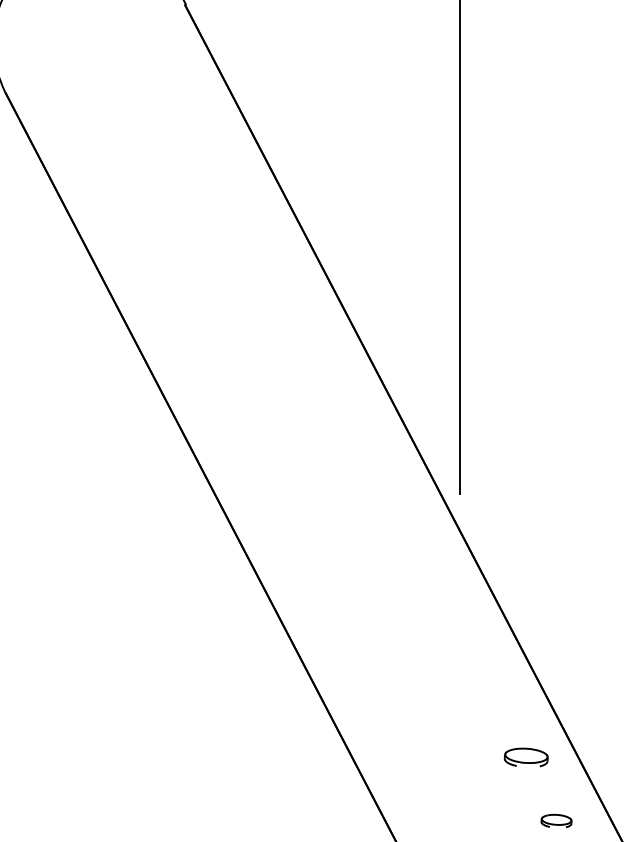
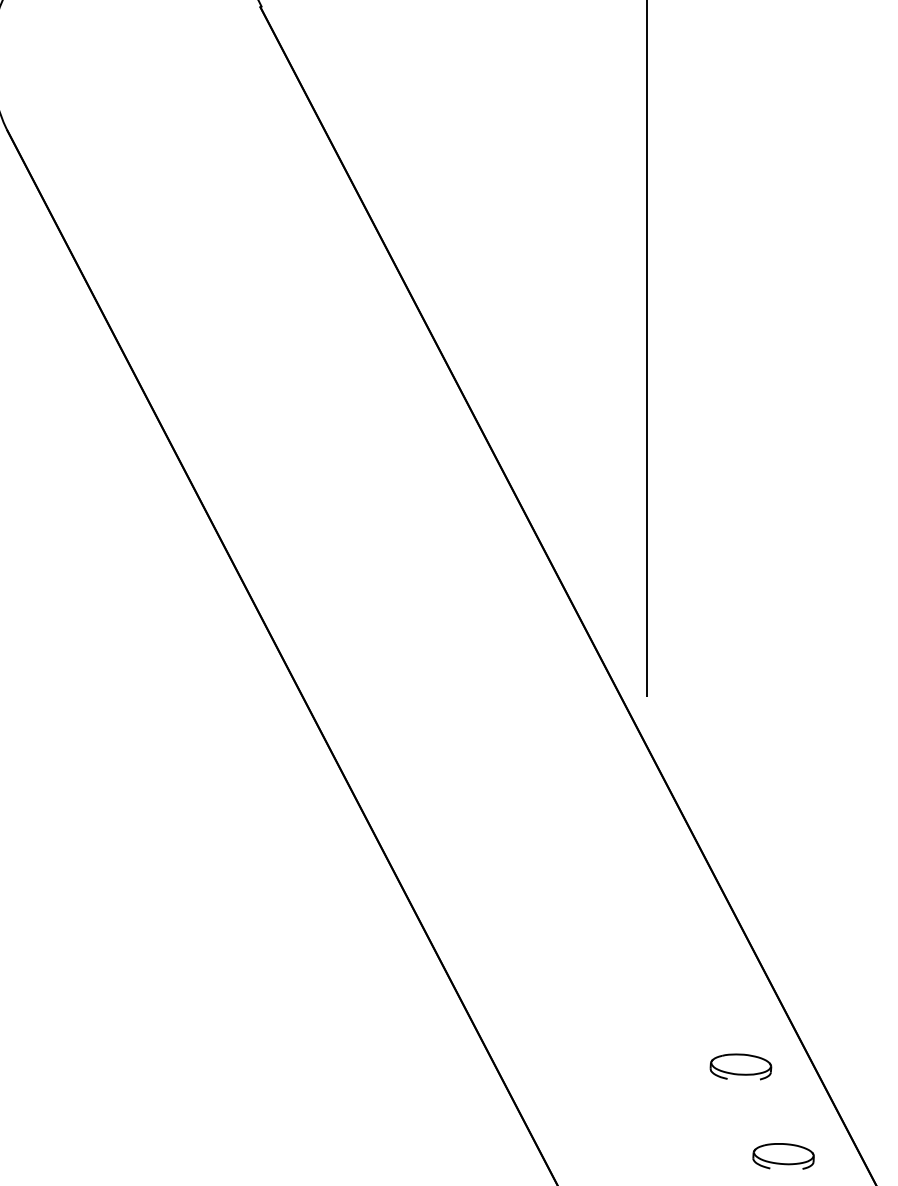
part: (556, 821) -> (783, 1156), size x1.43

